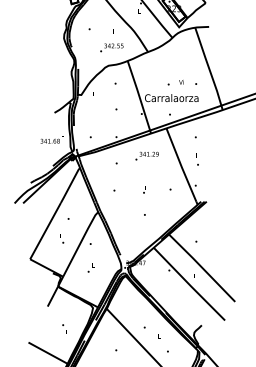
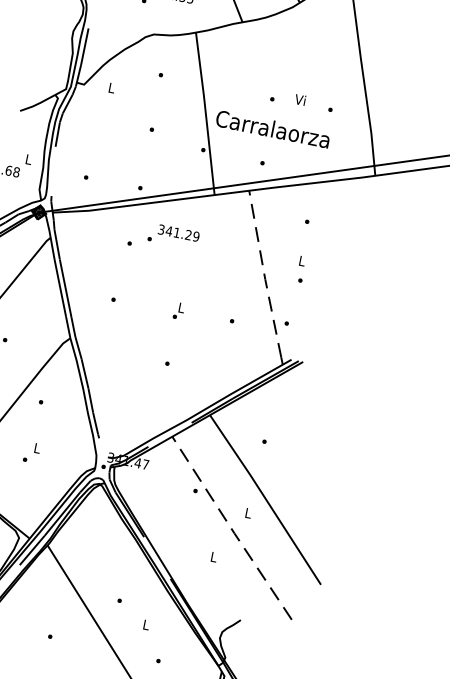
text: (146, 155) -> (172, 234), moved
line: (181, 165) -> (265, 275), solid -> dashed
line: (189, 284) -> (232, 528), solid -> dashed

